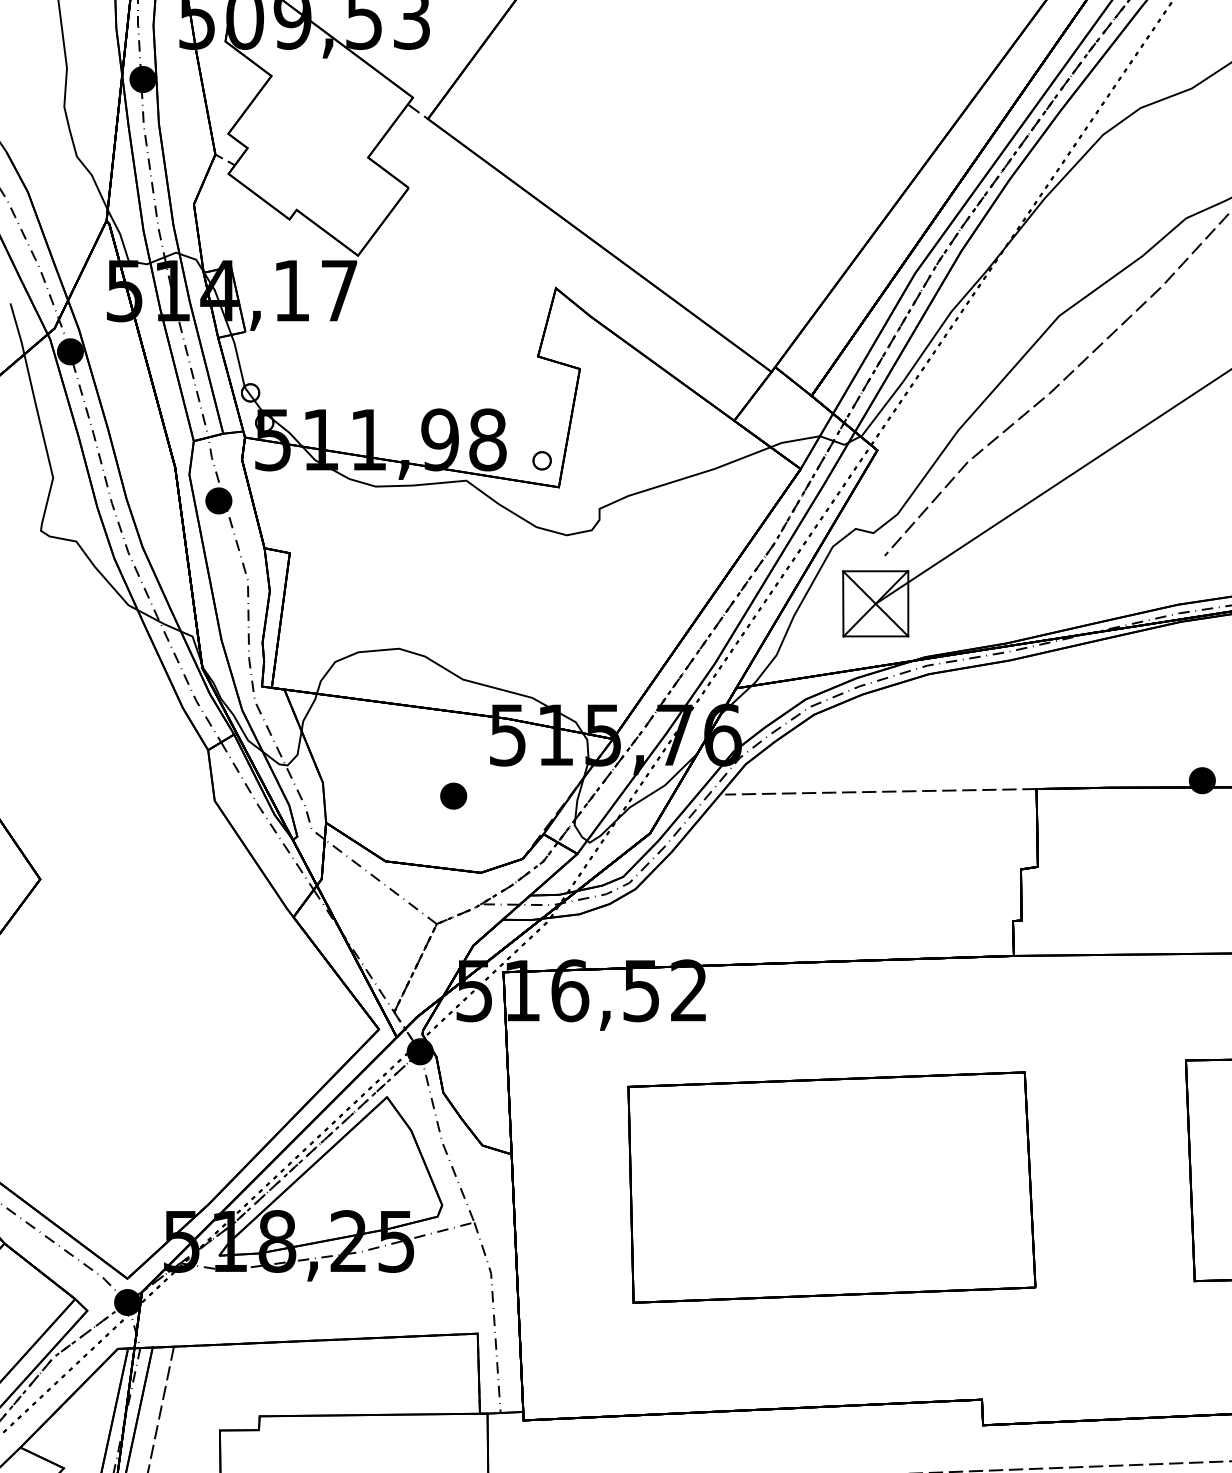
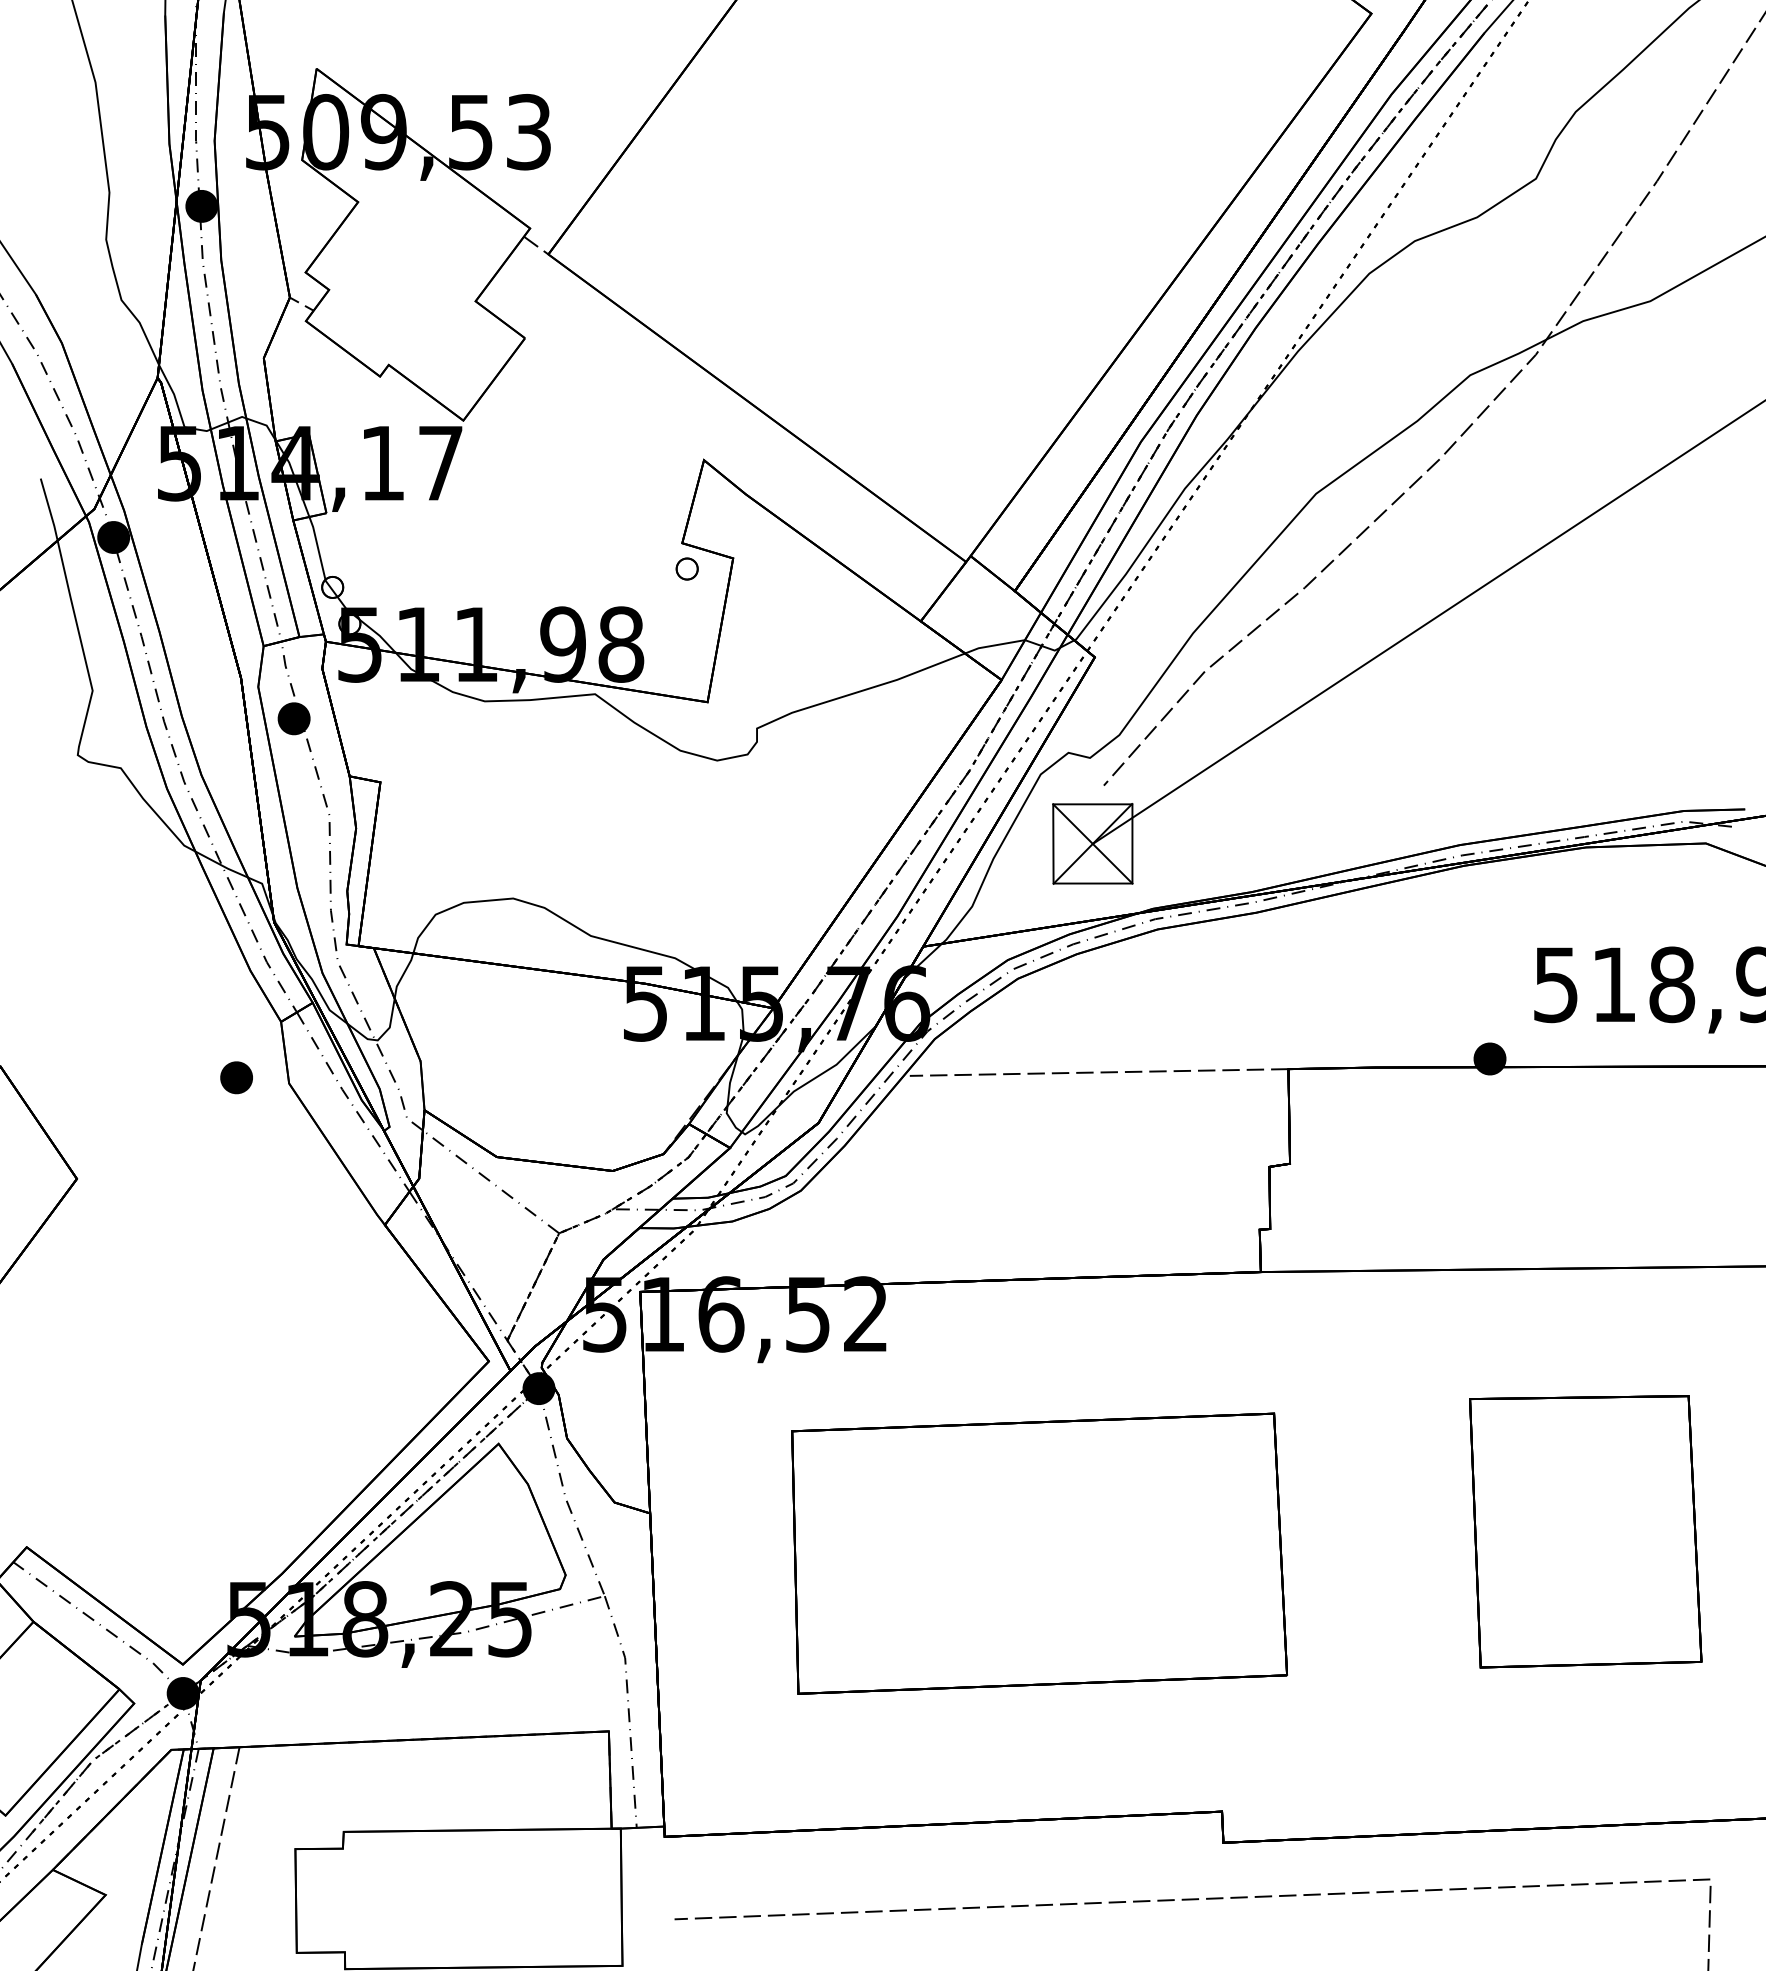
part: (541, 460) -> (686, 568), moved
part: (453, 795) -> (236, 1077), moved

